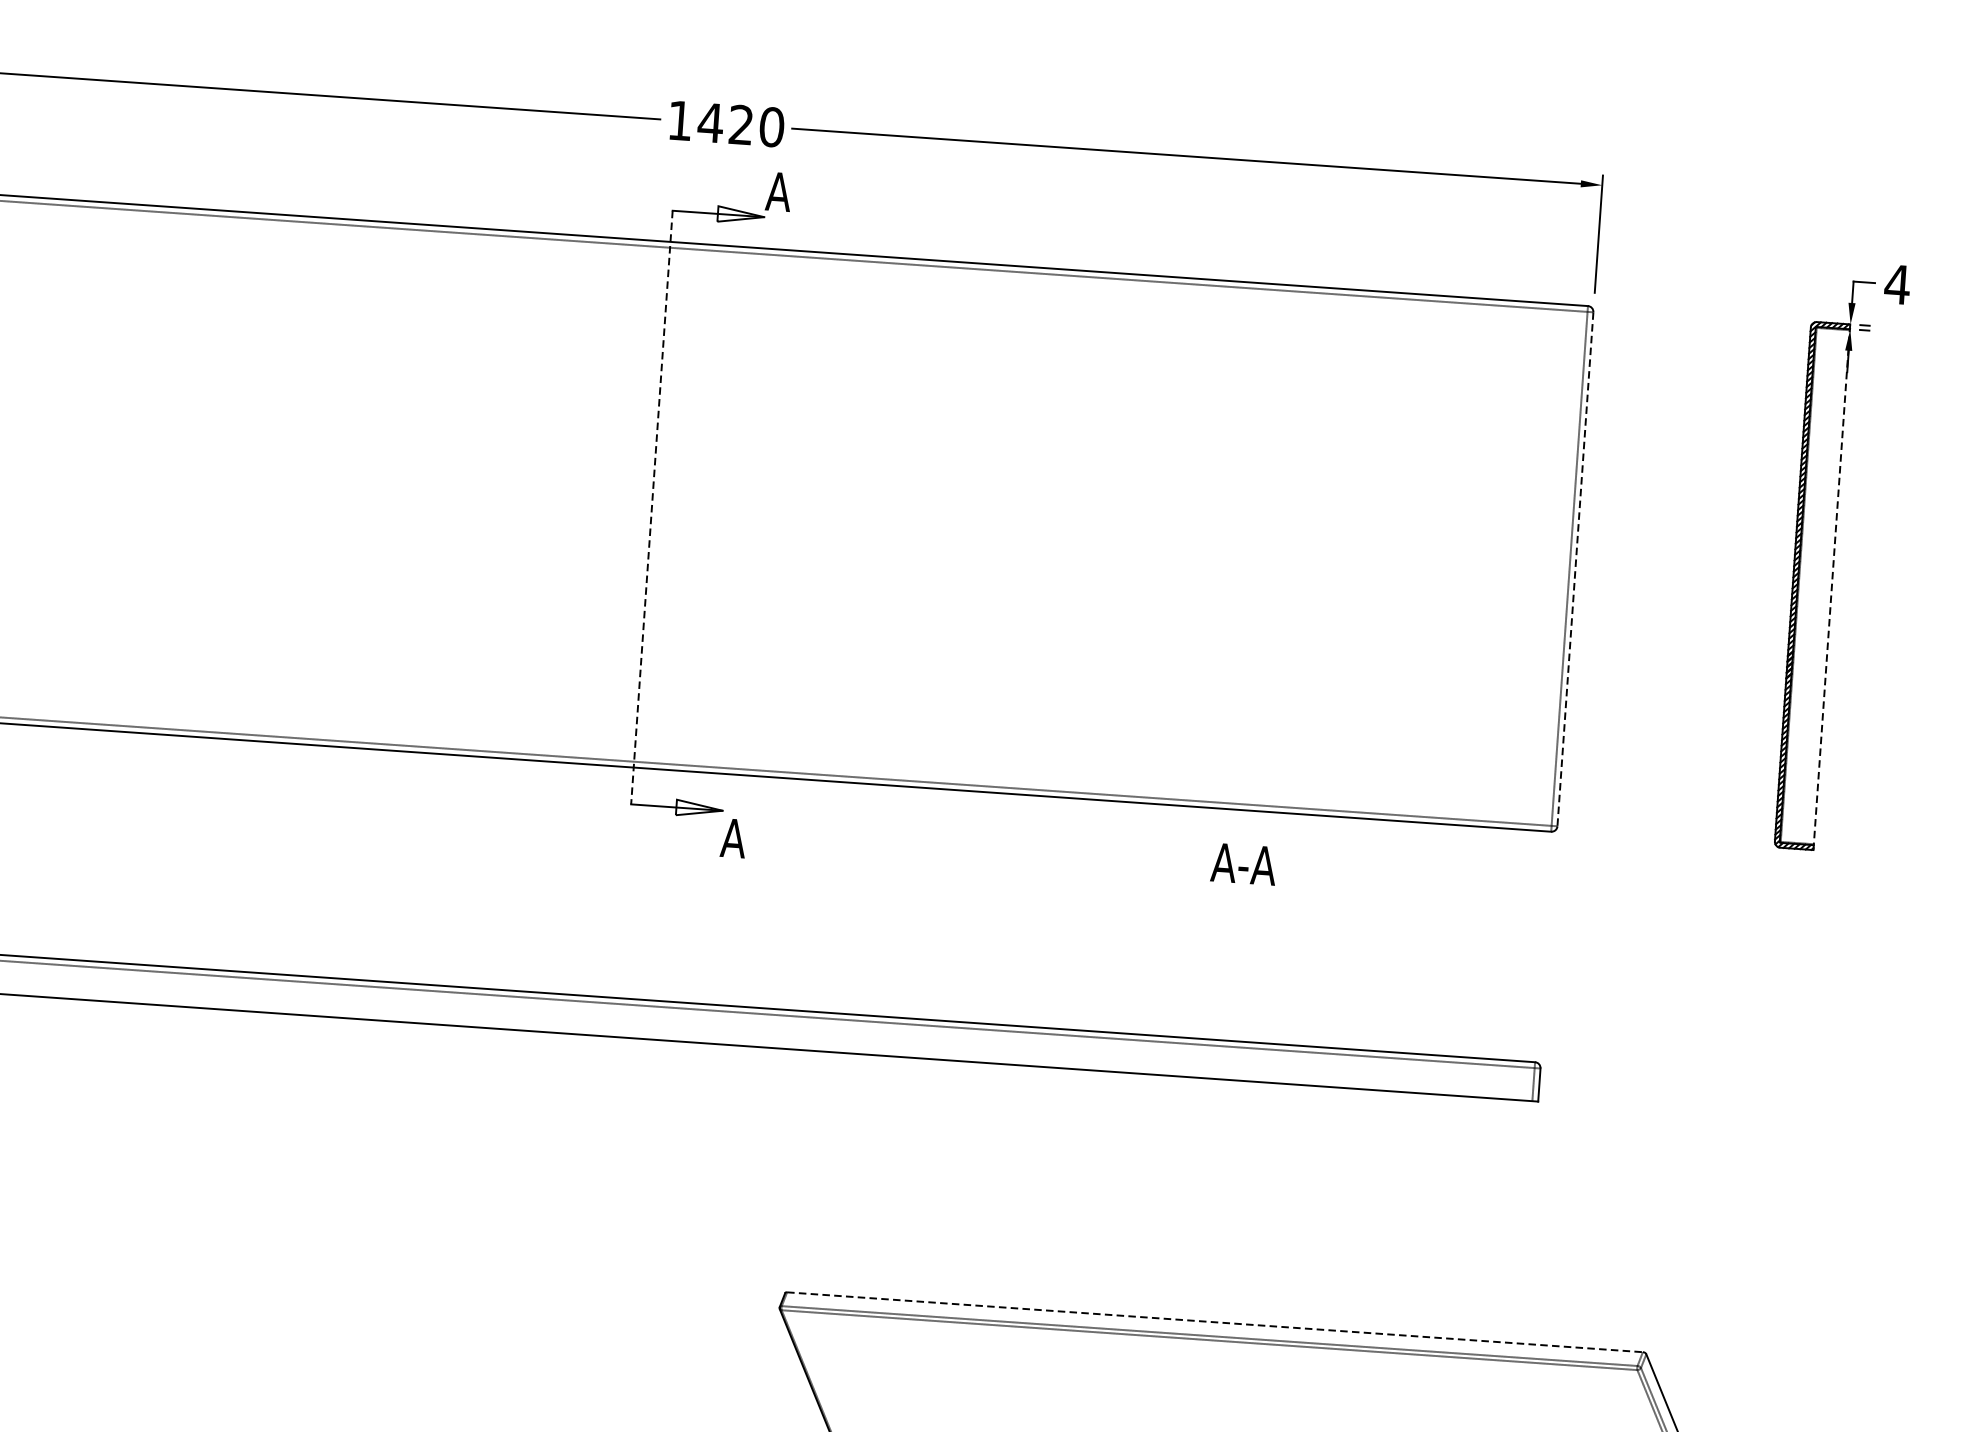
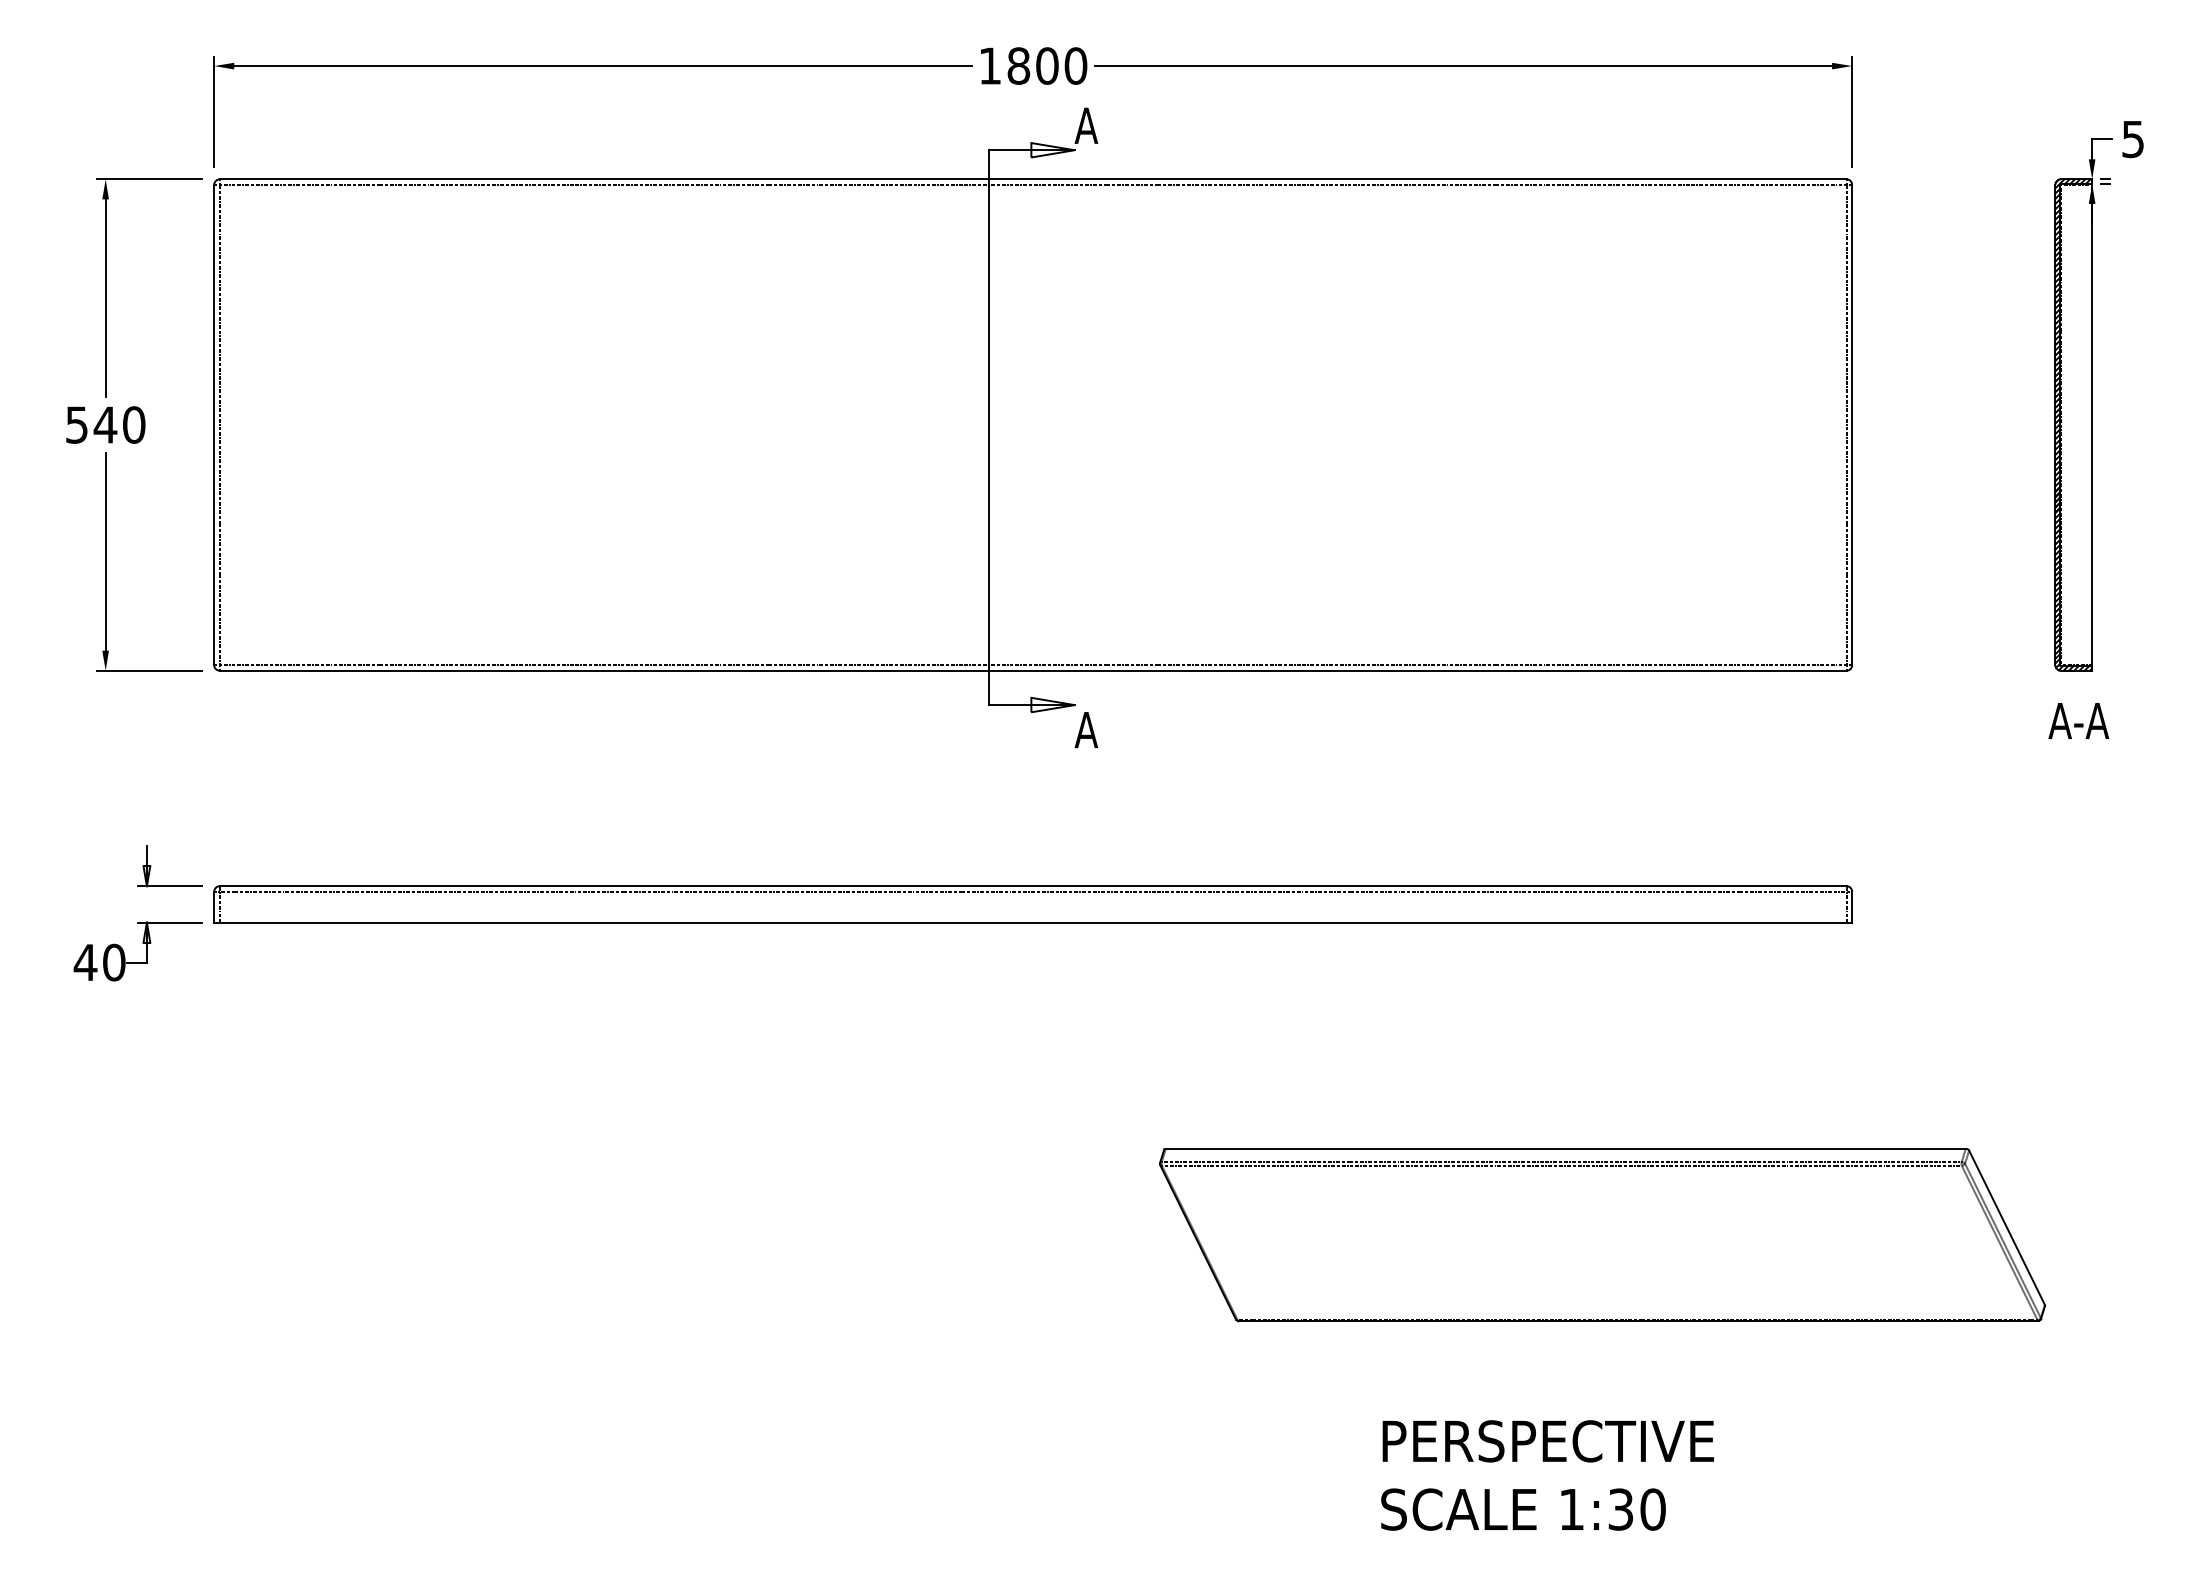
text: (725, 123) -> (1032, 65), 1420 -> 1800
text: (1897, 284) -> (2133, 139), 4 -> 5
line: (652, 508) -> (989, 428), dashed -> solid
line: (1575, 569) -> (1852, 425), dashed -> solid
line: (1831, 587) -> (2091, 425), dashed -> solid
text: (1243, 863) -> (2078, 720), moved
line: (1214, 1321) -> (1565, 1148), dashed -> solid

